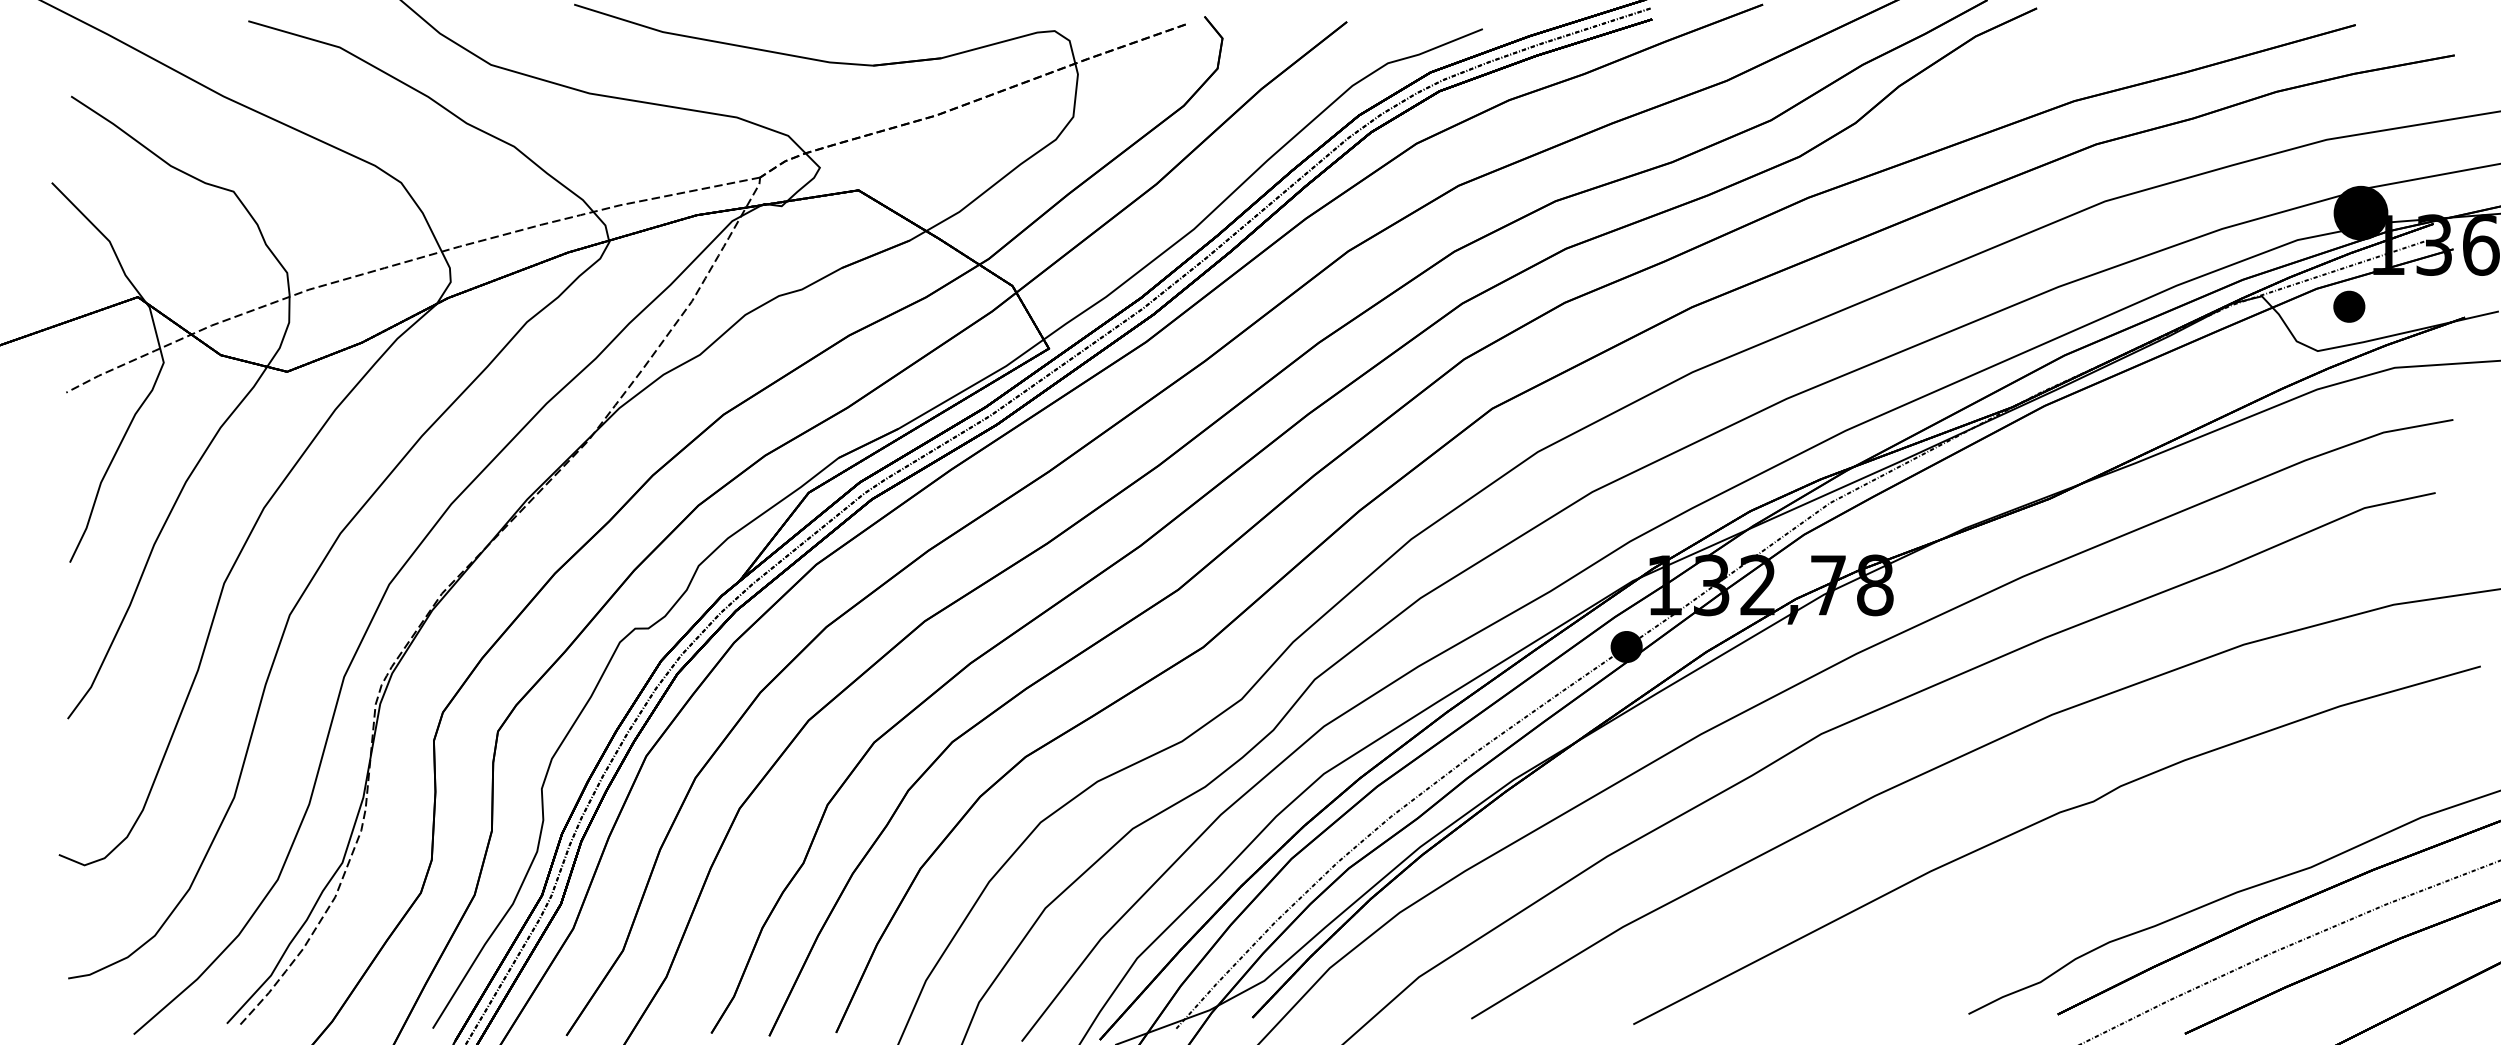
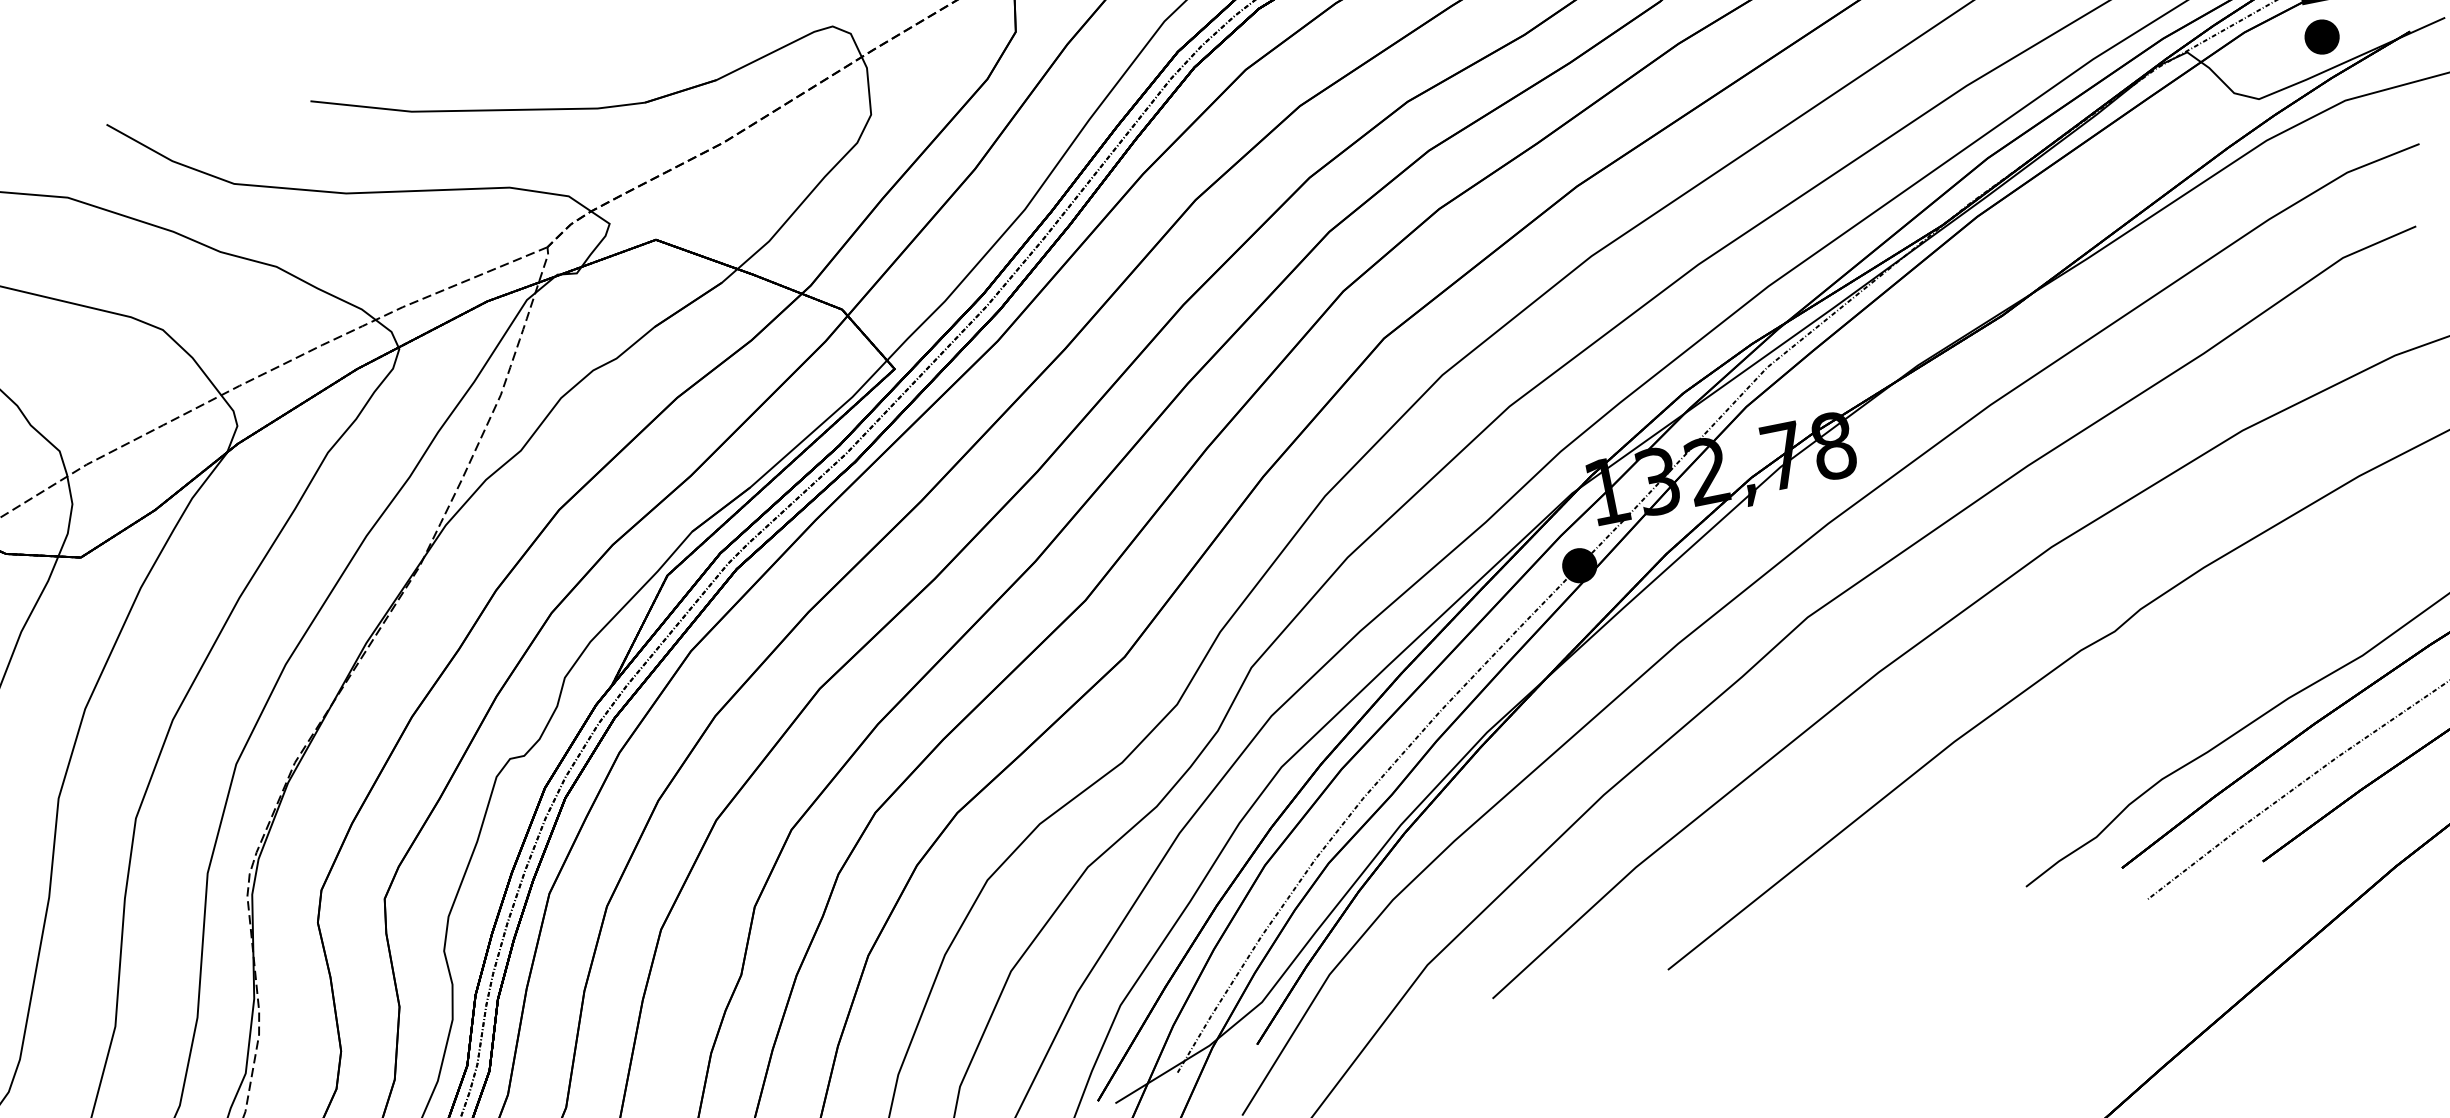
part: (2349, 306) -> (2322, 36), moved

